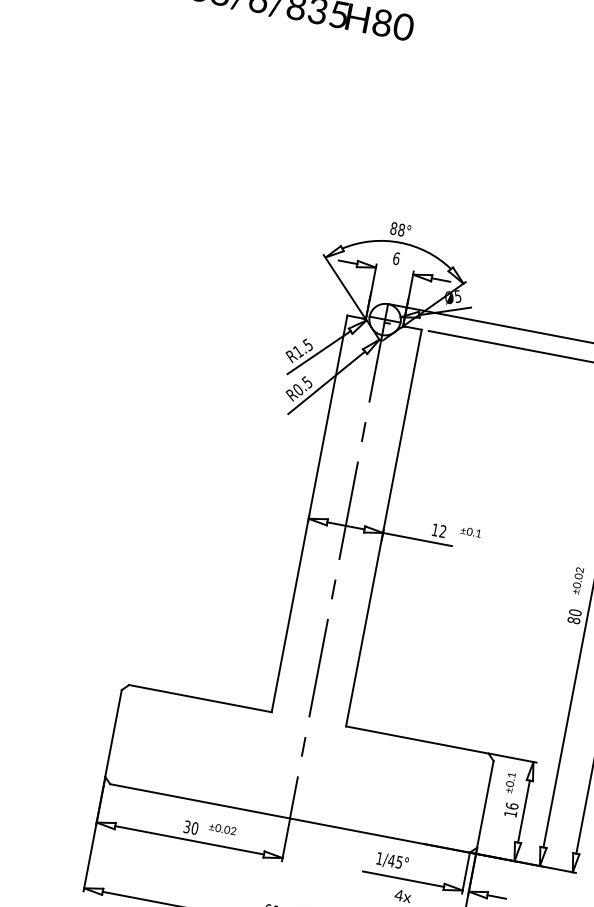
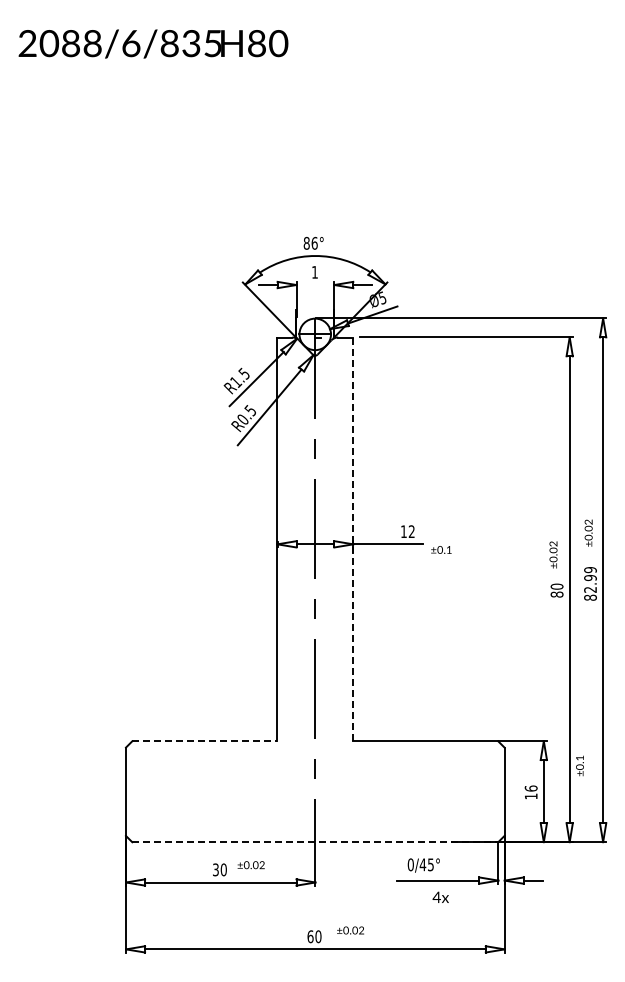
text: (401, 230) -> (314, 243), 88° -> 86°
text: (396, 258) -> (315, 272), 6 -> 1
line: (384, 528) -> (353, 539), solid -> dashed
text: (471, 531) -> (441, 549), moved
line: (200, 698) -> (204, 741), solid -> dashed
text: (509, 782) -> (579, 765), moved
line: (290, 818) -> (315, 842), solid -> dashed
text: (379, 858) -> (410, 864), 1/45° -> 0/45°

